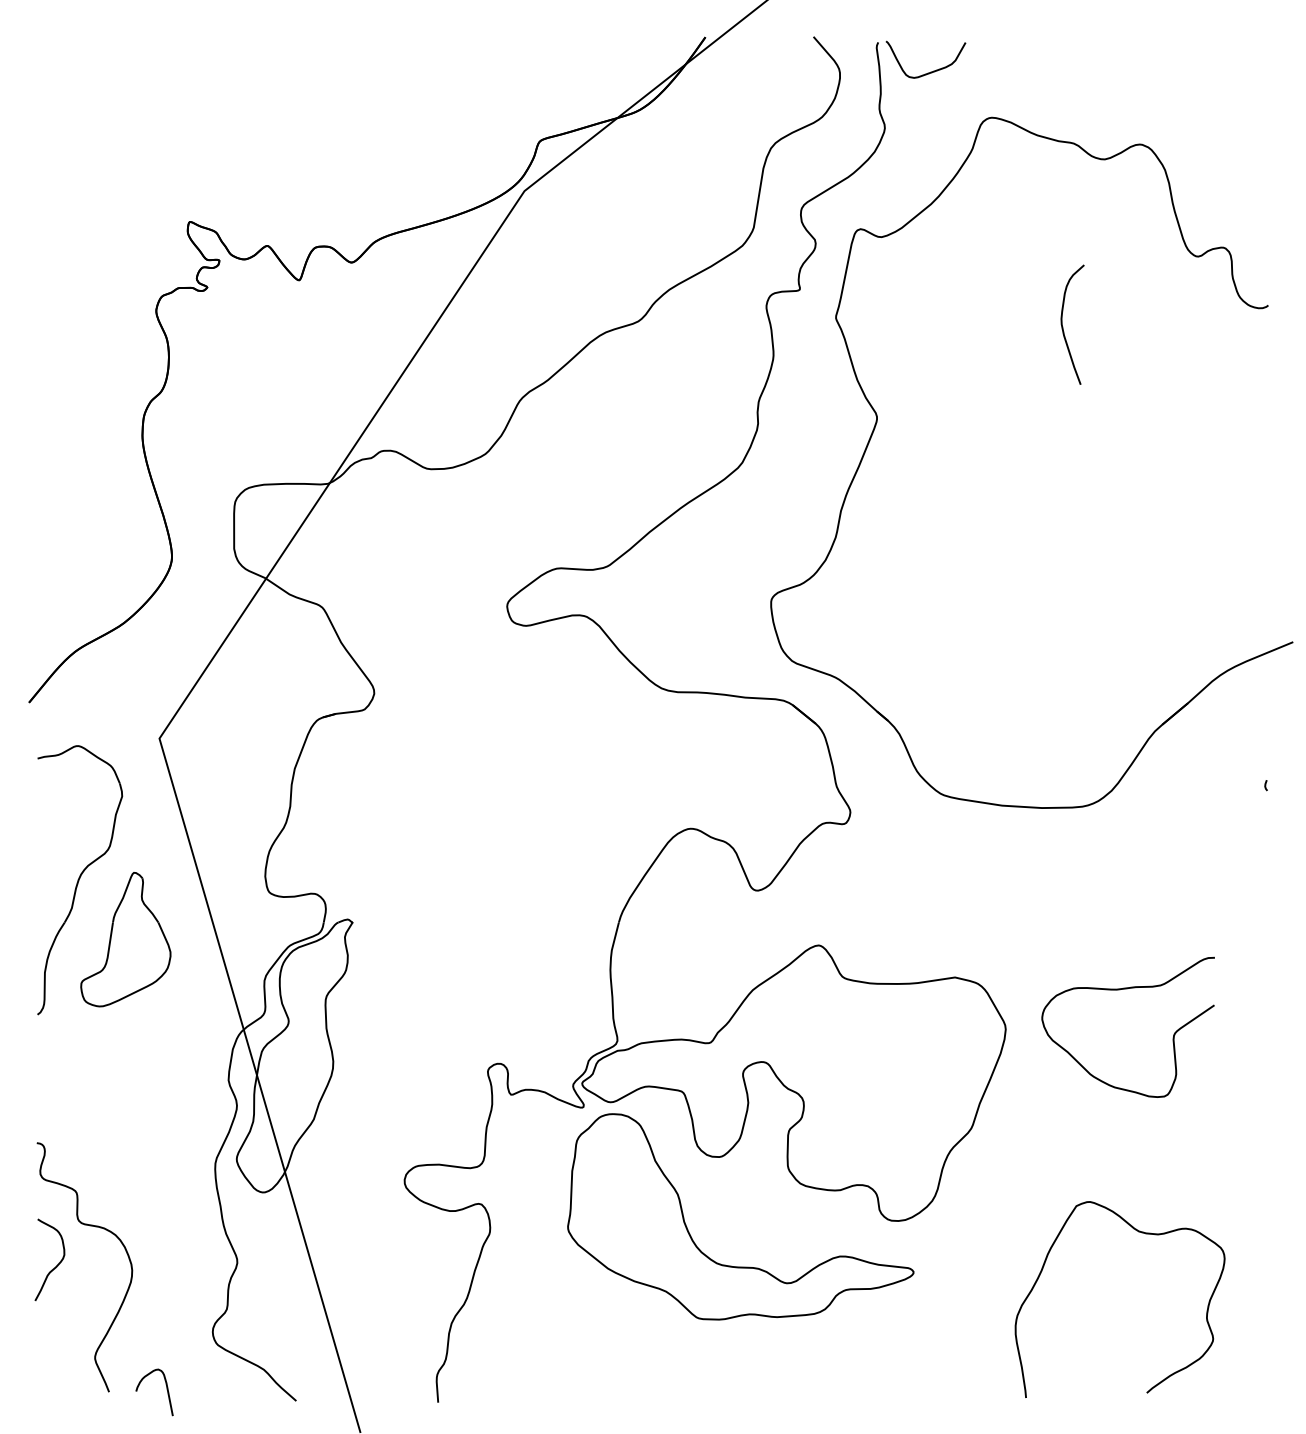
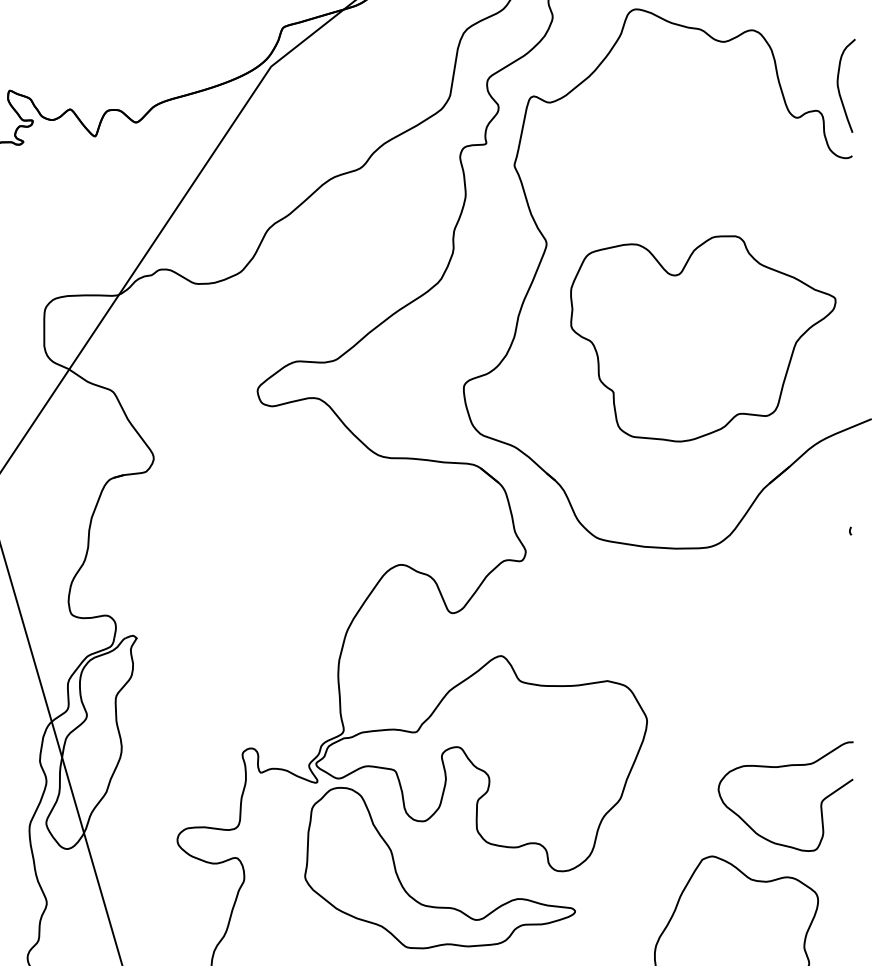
curve: (1063, 326) -> (839, 87), moved
part: (1077, 539) -> (703, 338), added
curve: (1120, 990) -> (779, 767), moved

